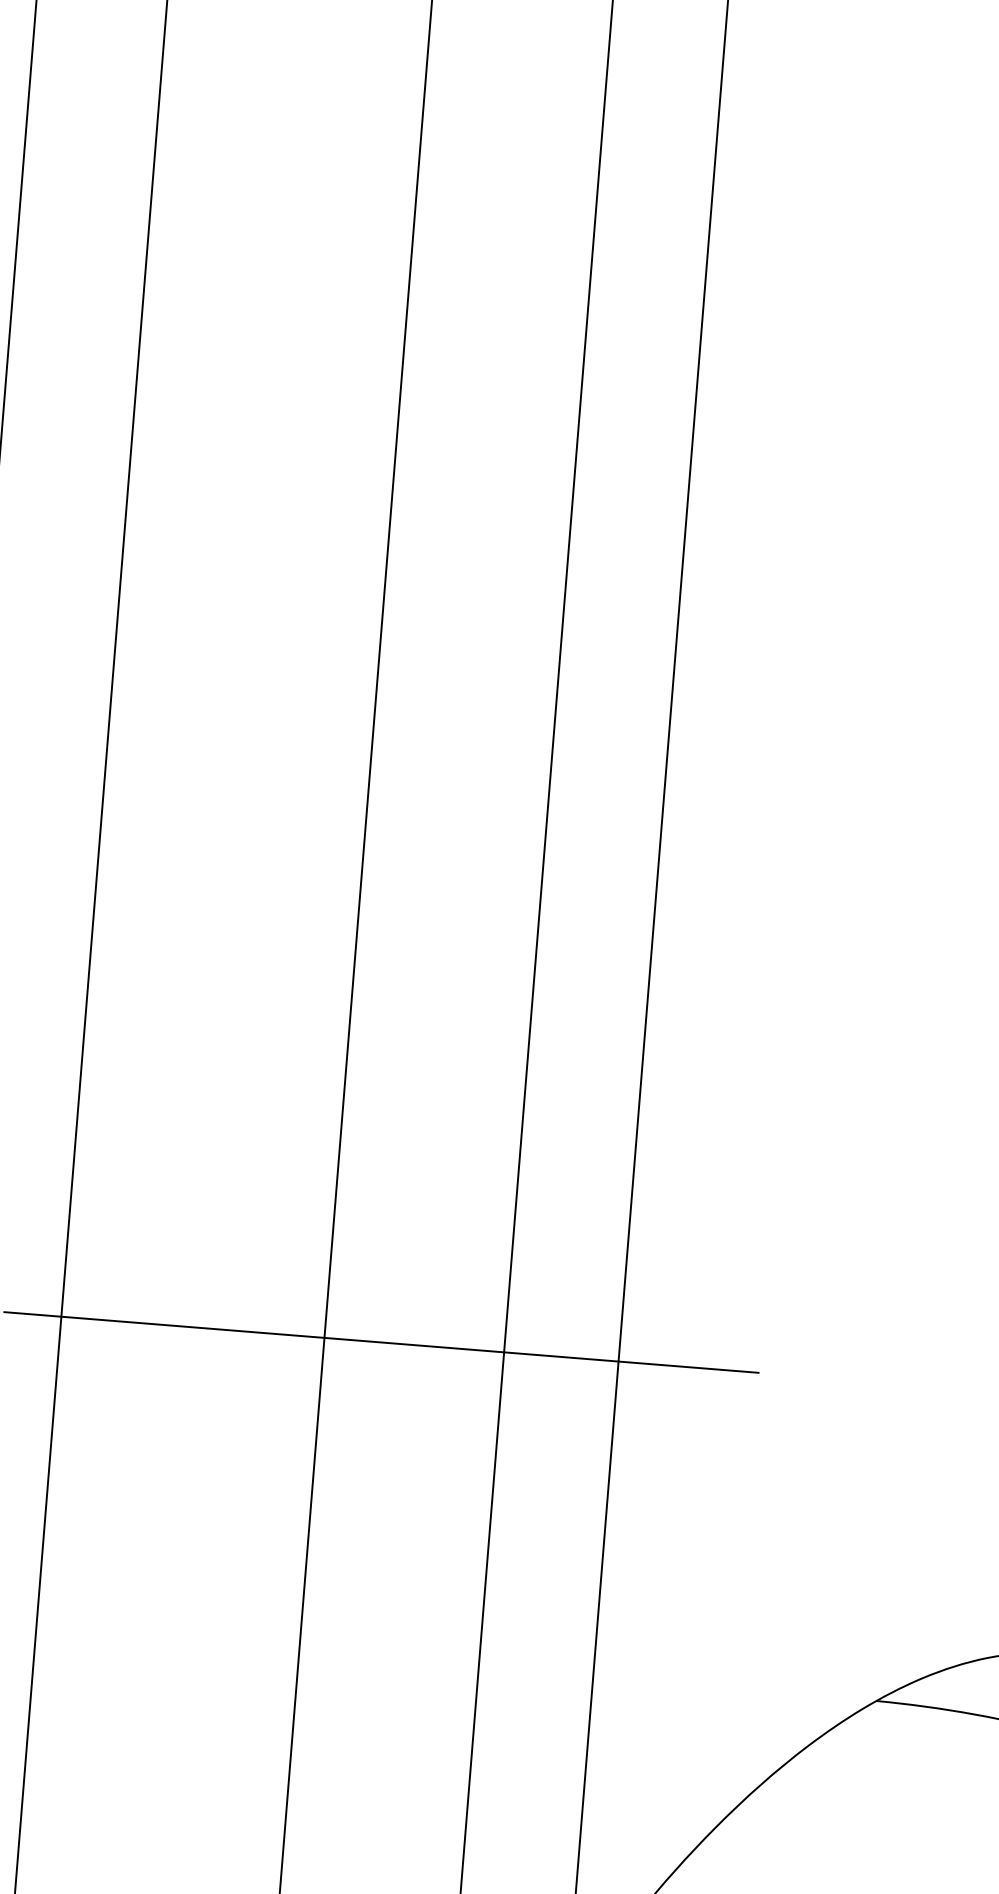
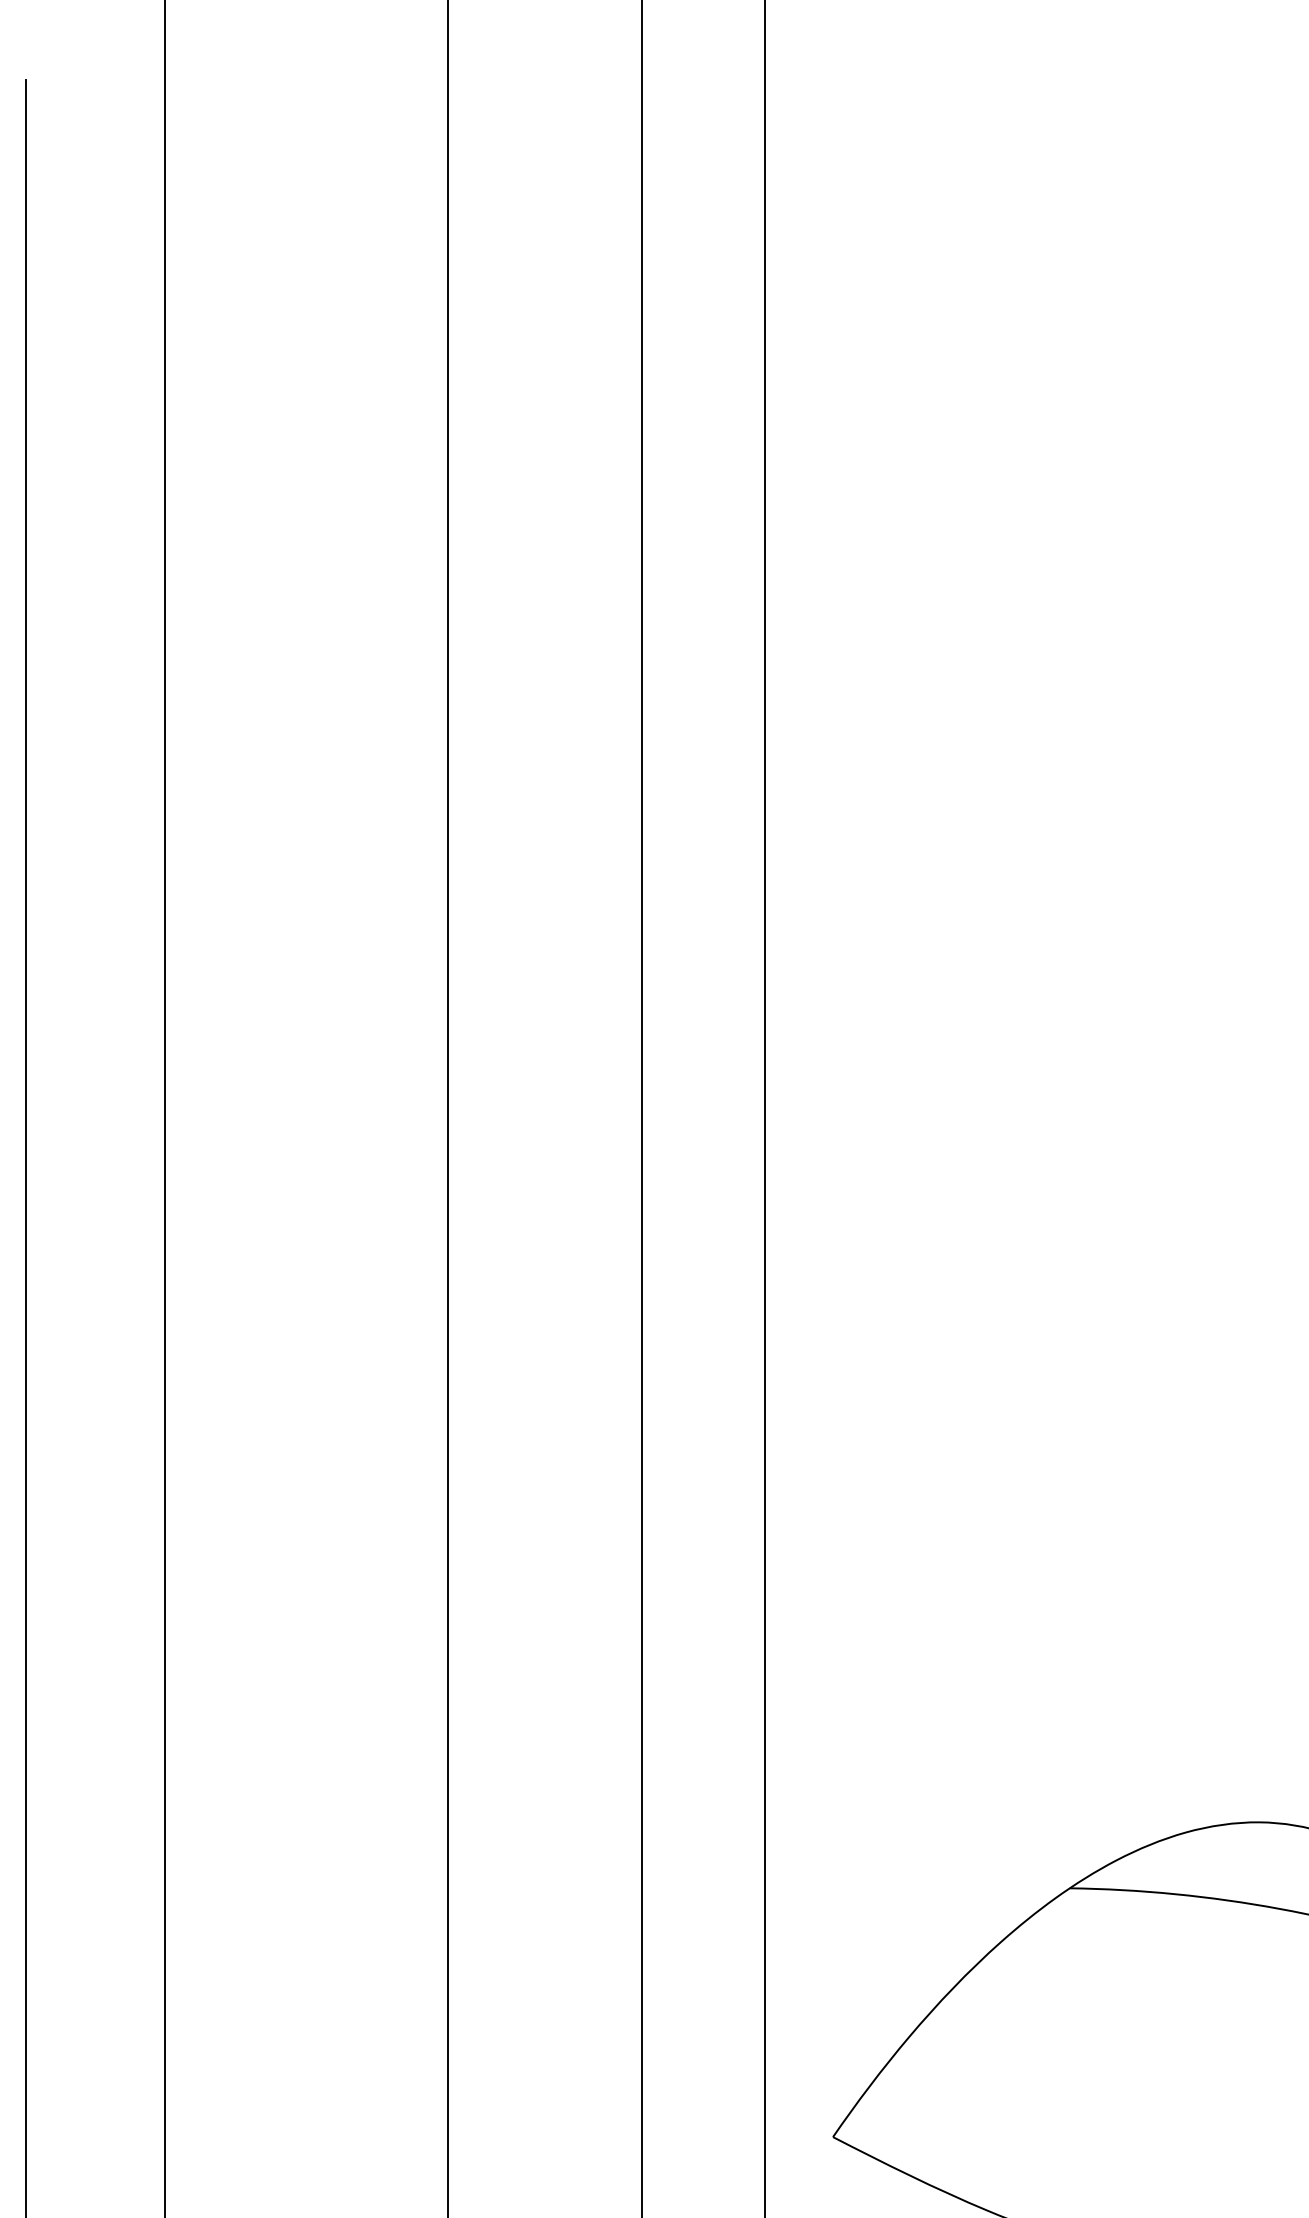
line: (381, 1342) -> (509, 1547), removed

